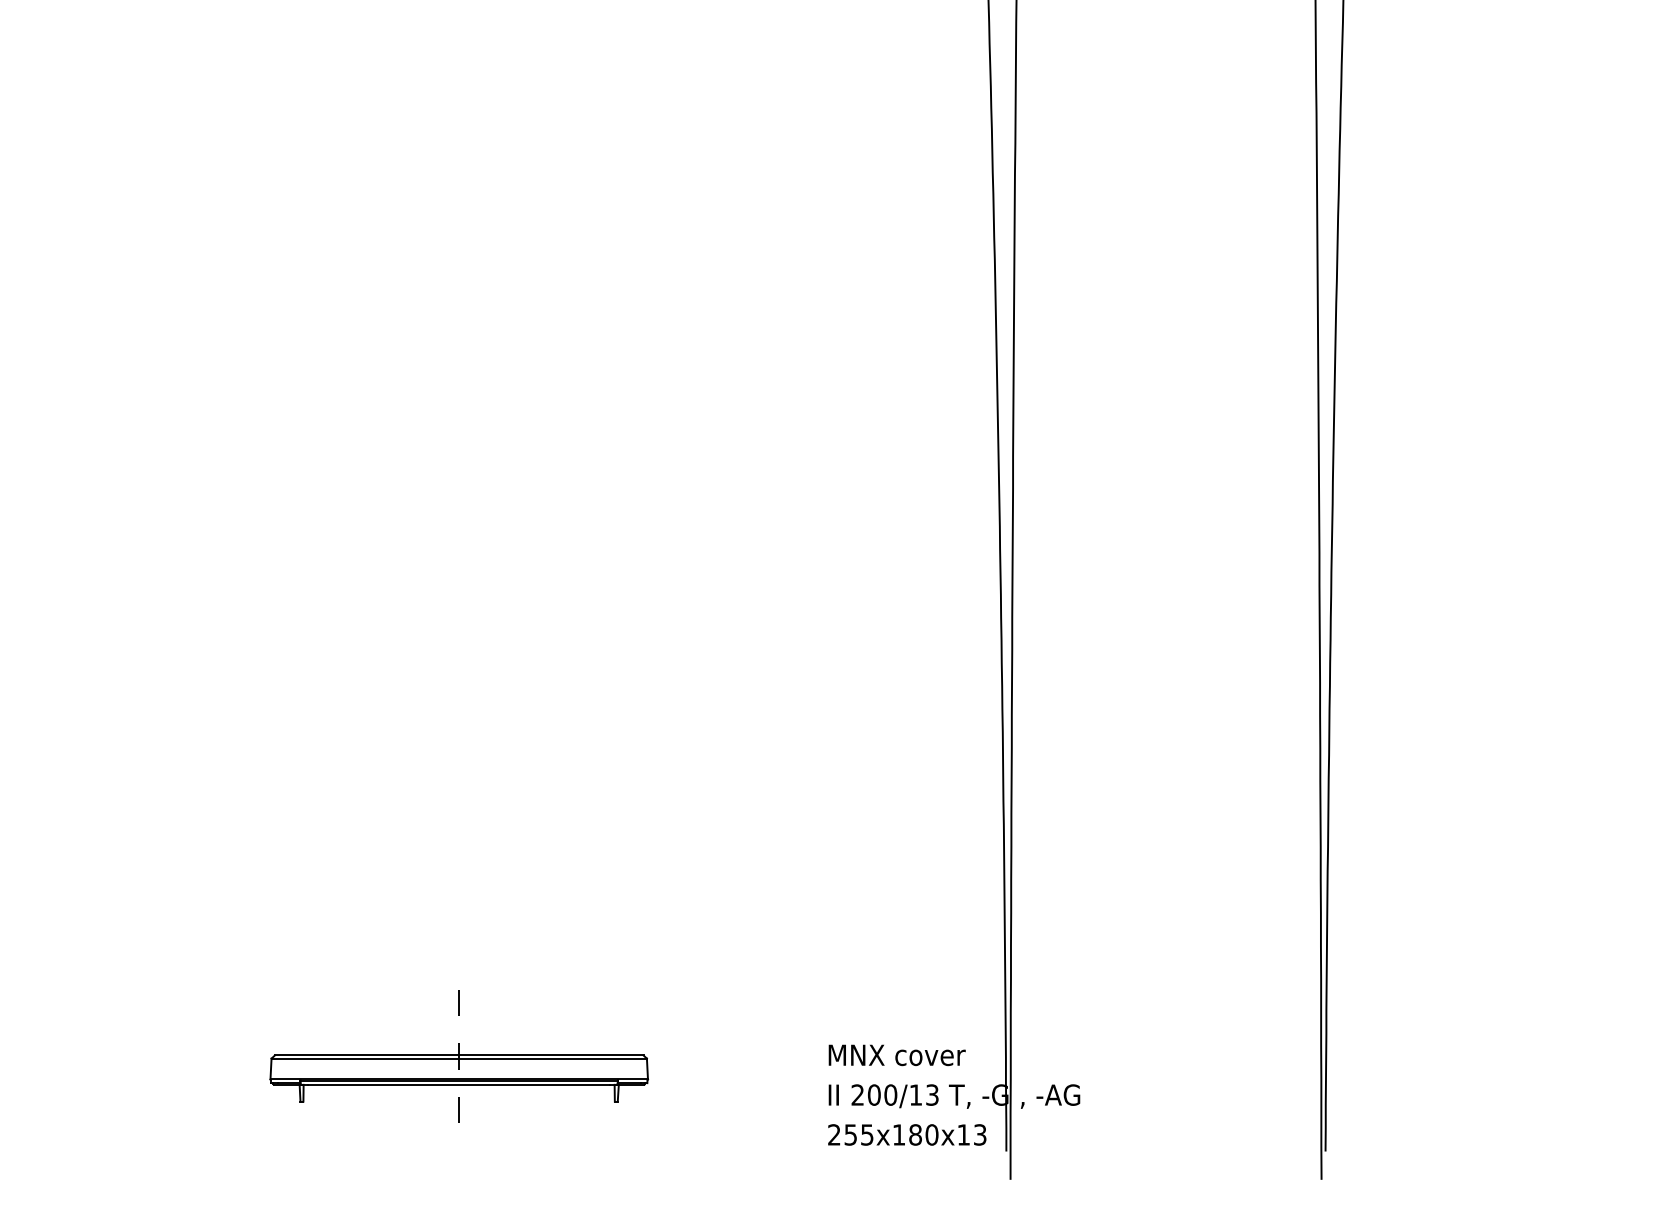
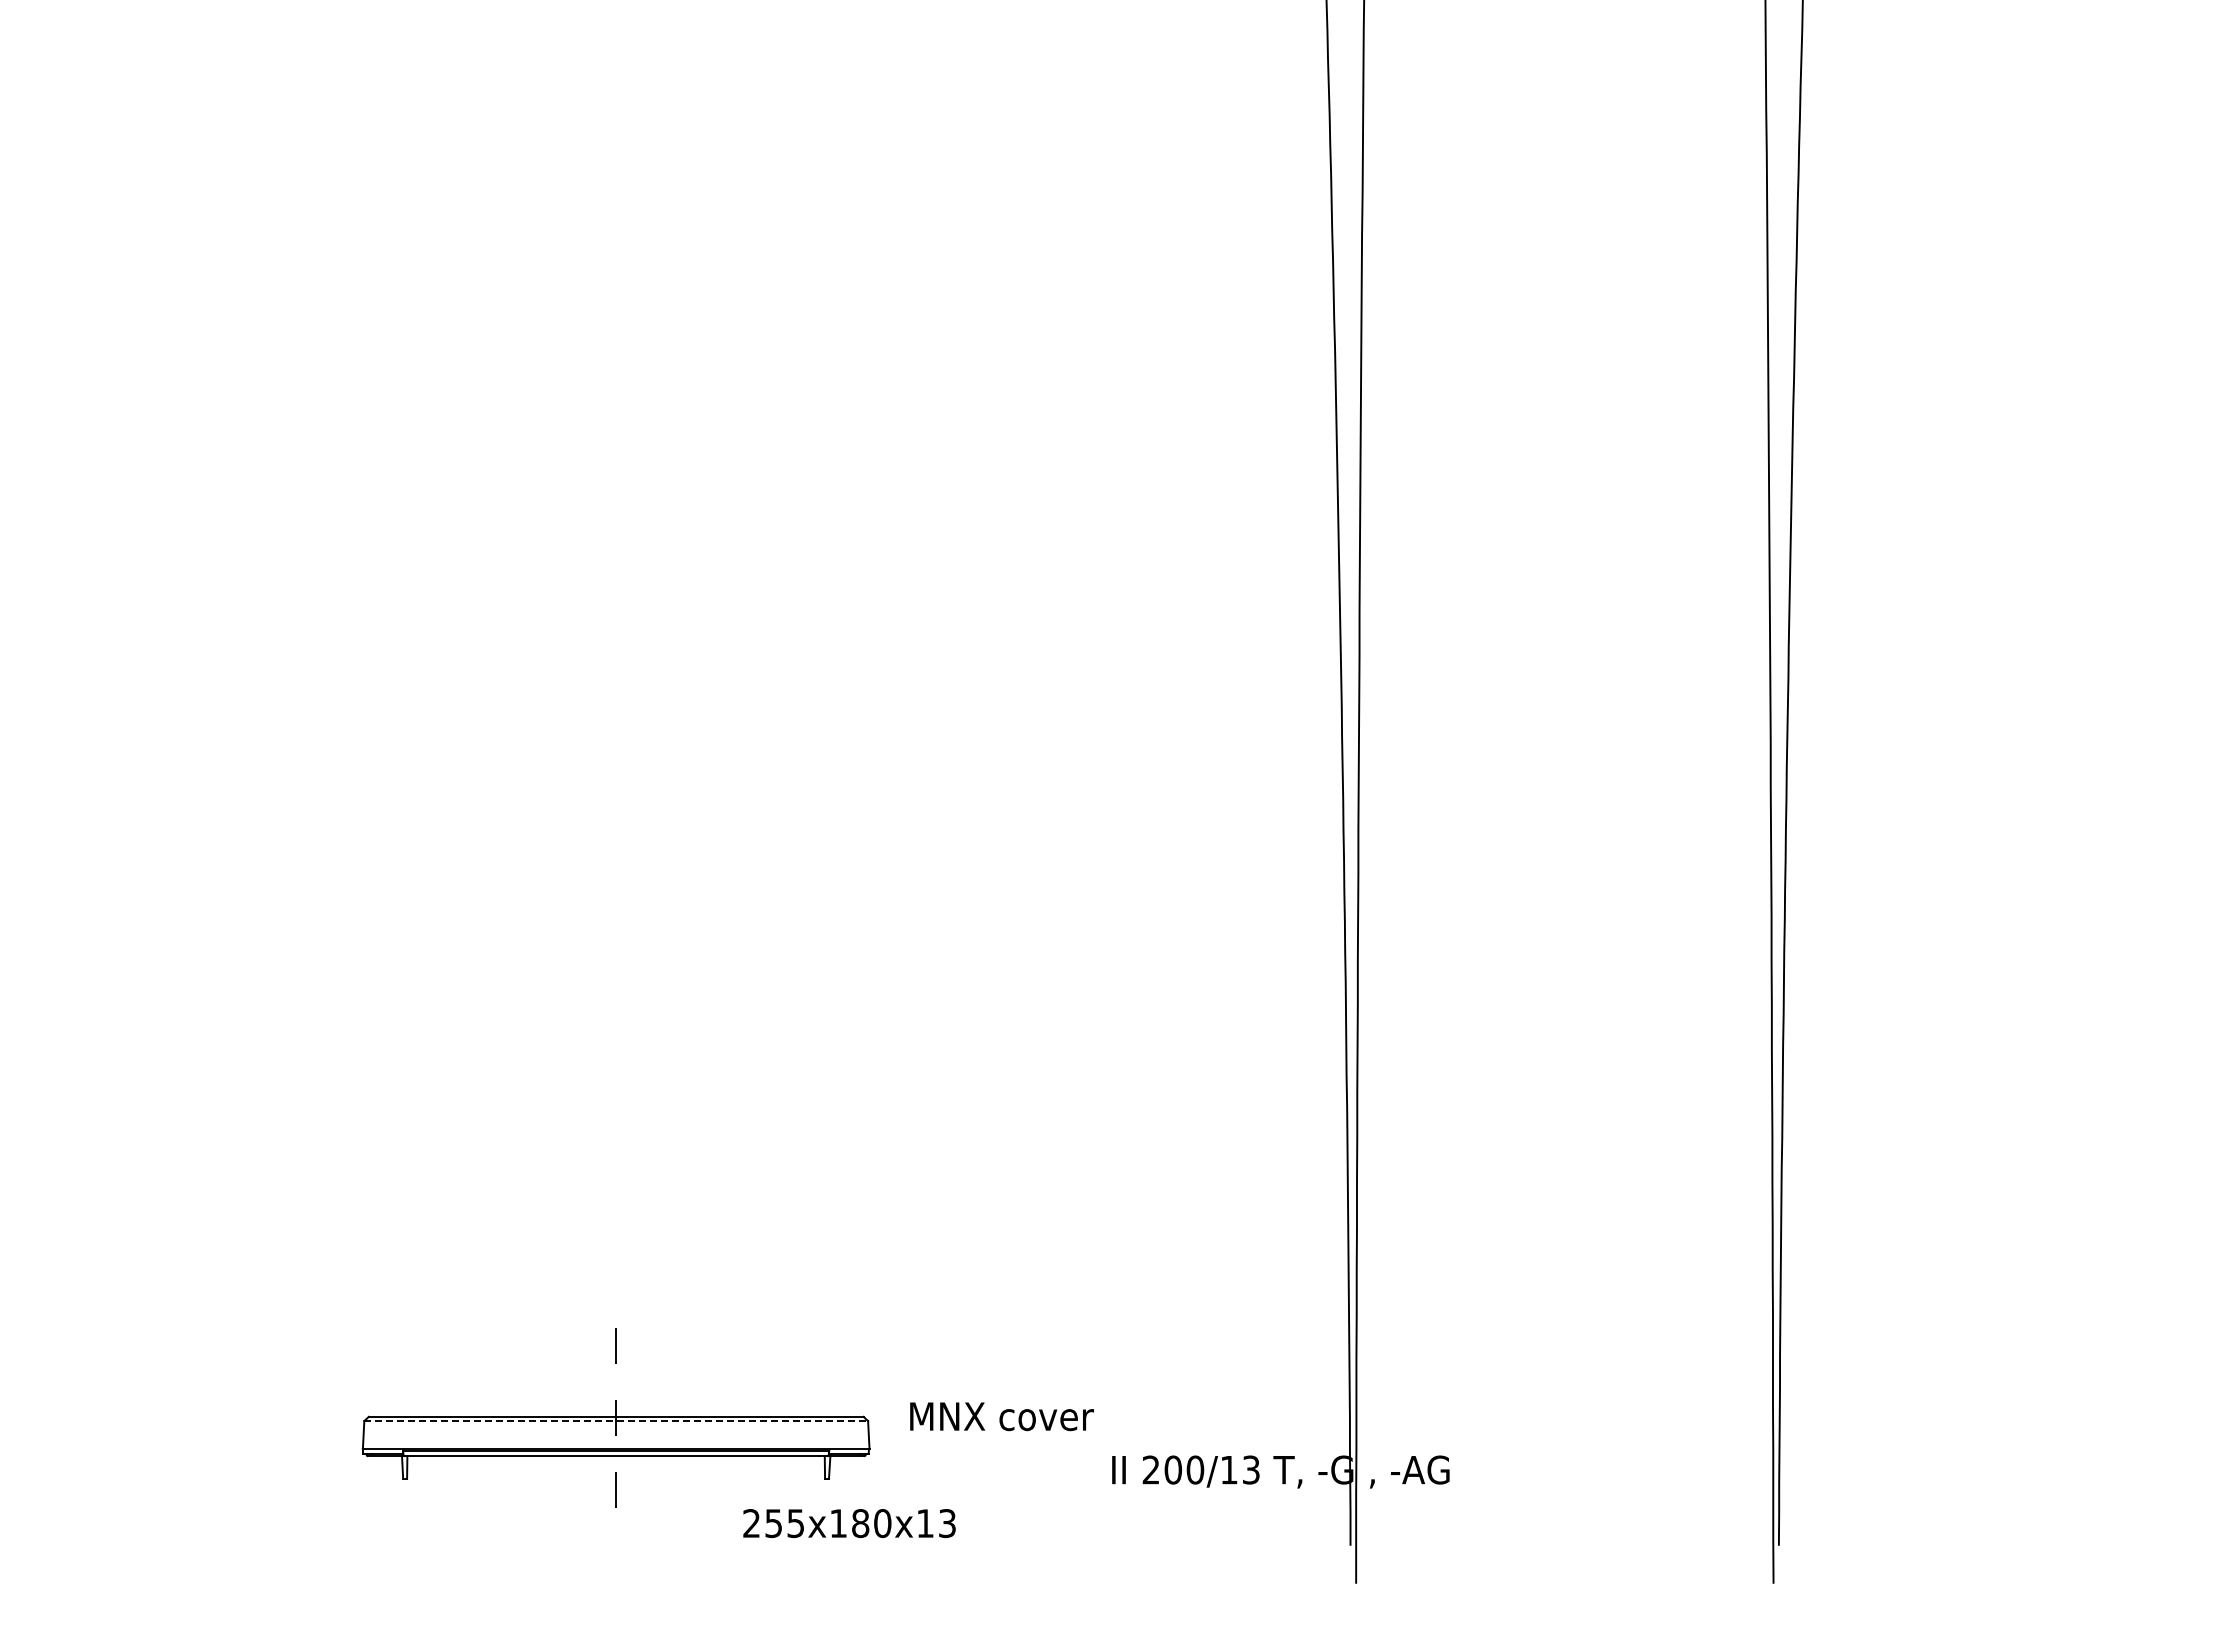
text: (896, 1055) -> (1001, 1416), moved
line: (459, 1058) -> (616, 1421), solid -> dashed
text: (907, 1134) -> (849, 1523), moved

